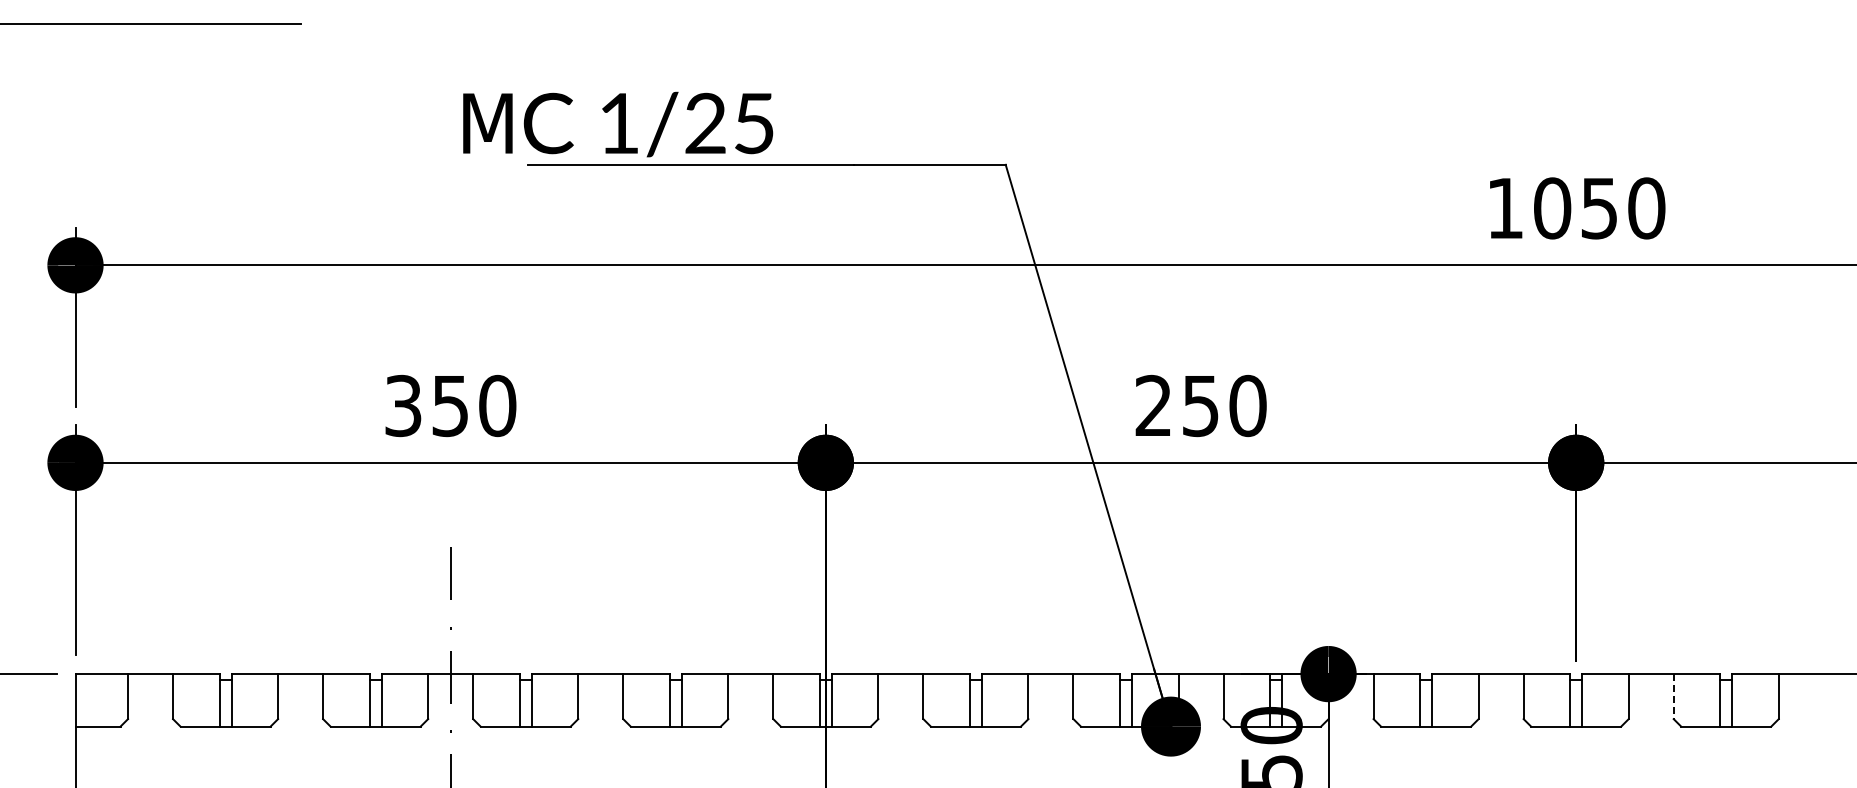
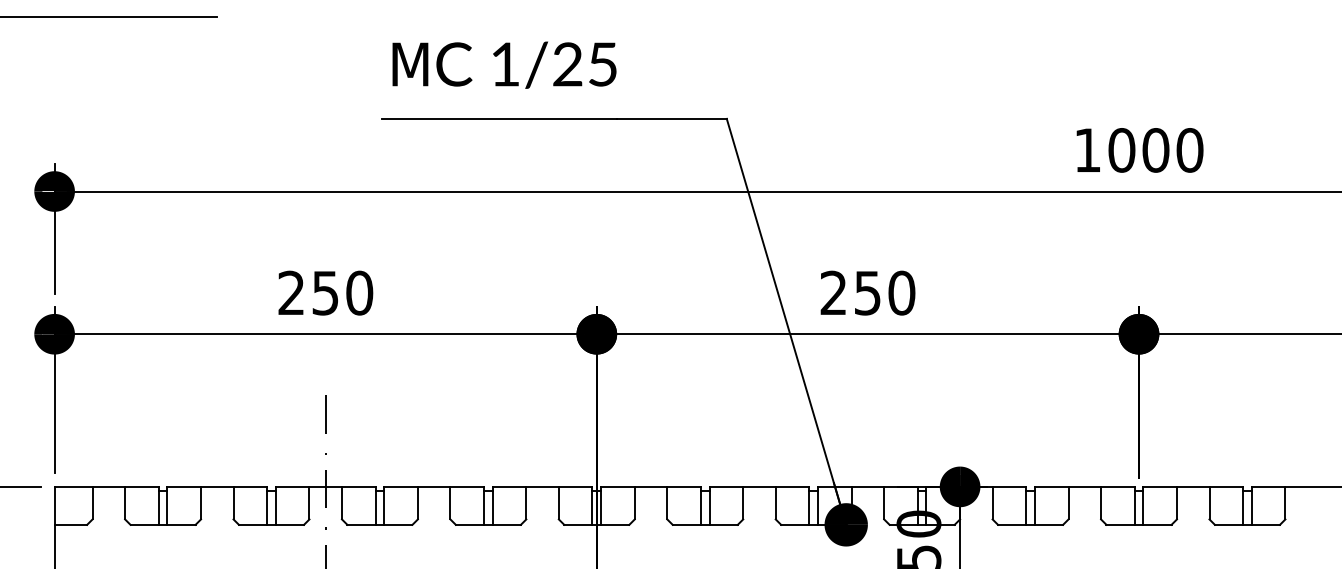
text: (618, 124) -> (504, 65), moved
text: (1599, 208) -> (1155, 150), 1050 -> 1000
text: (403, 406) -> (291, 293), 350 -> 250
line: (1673, 696) -> (1209, 503), dashed -> solid

